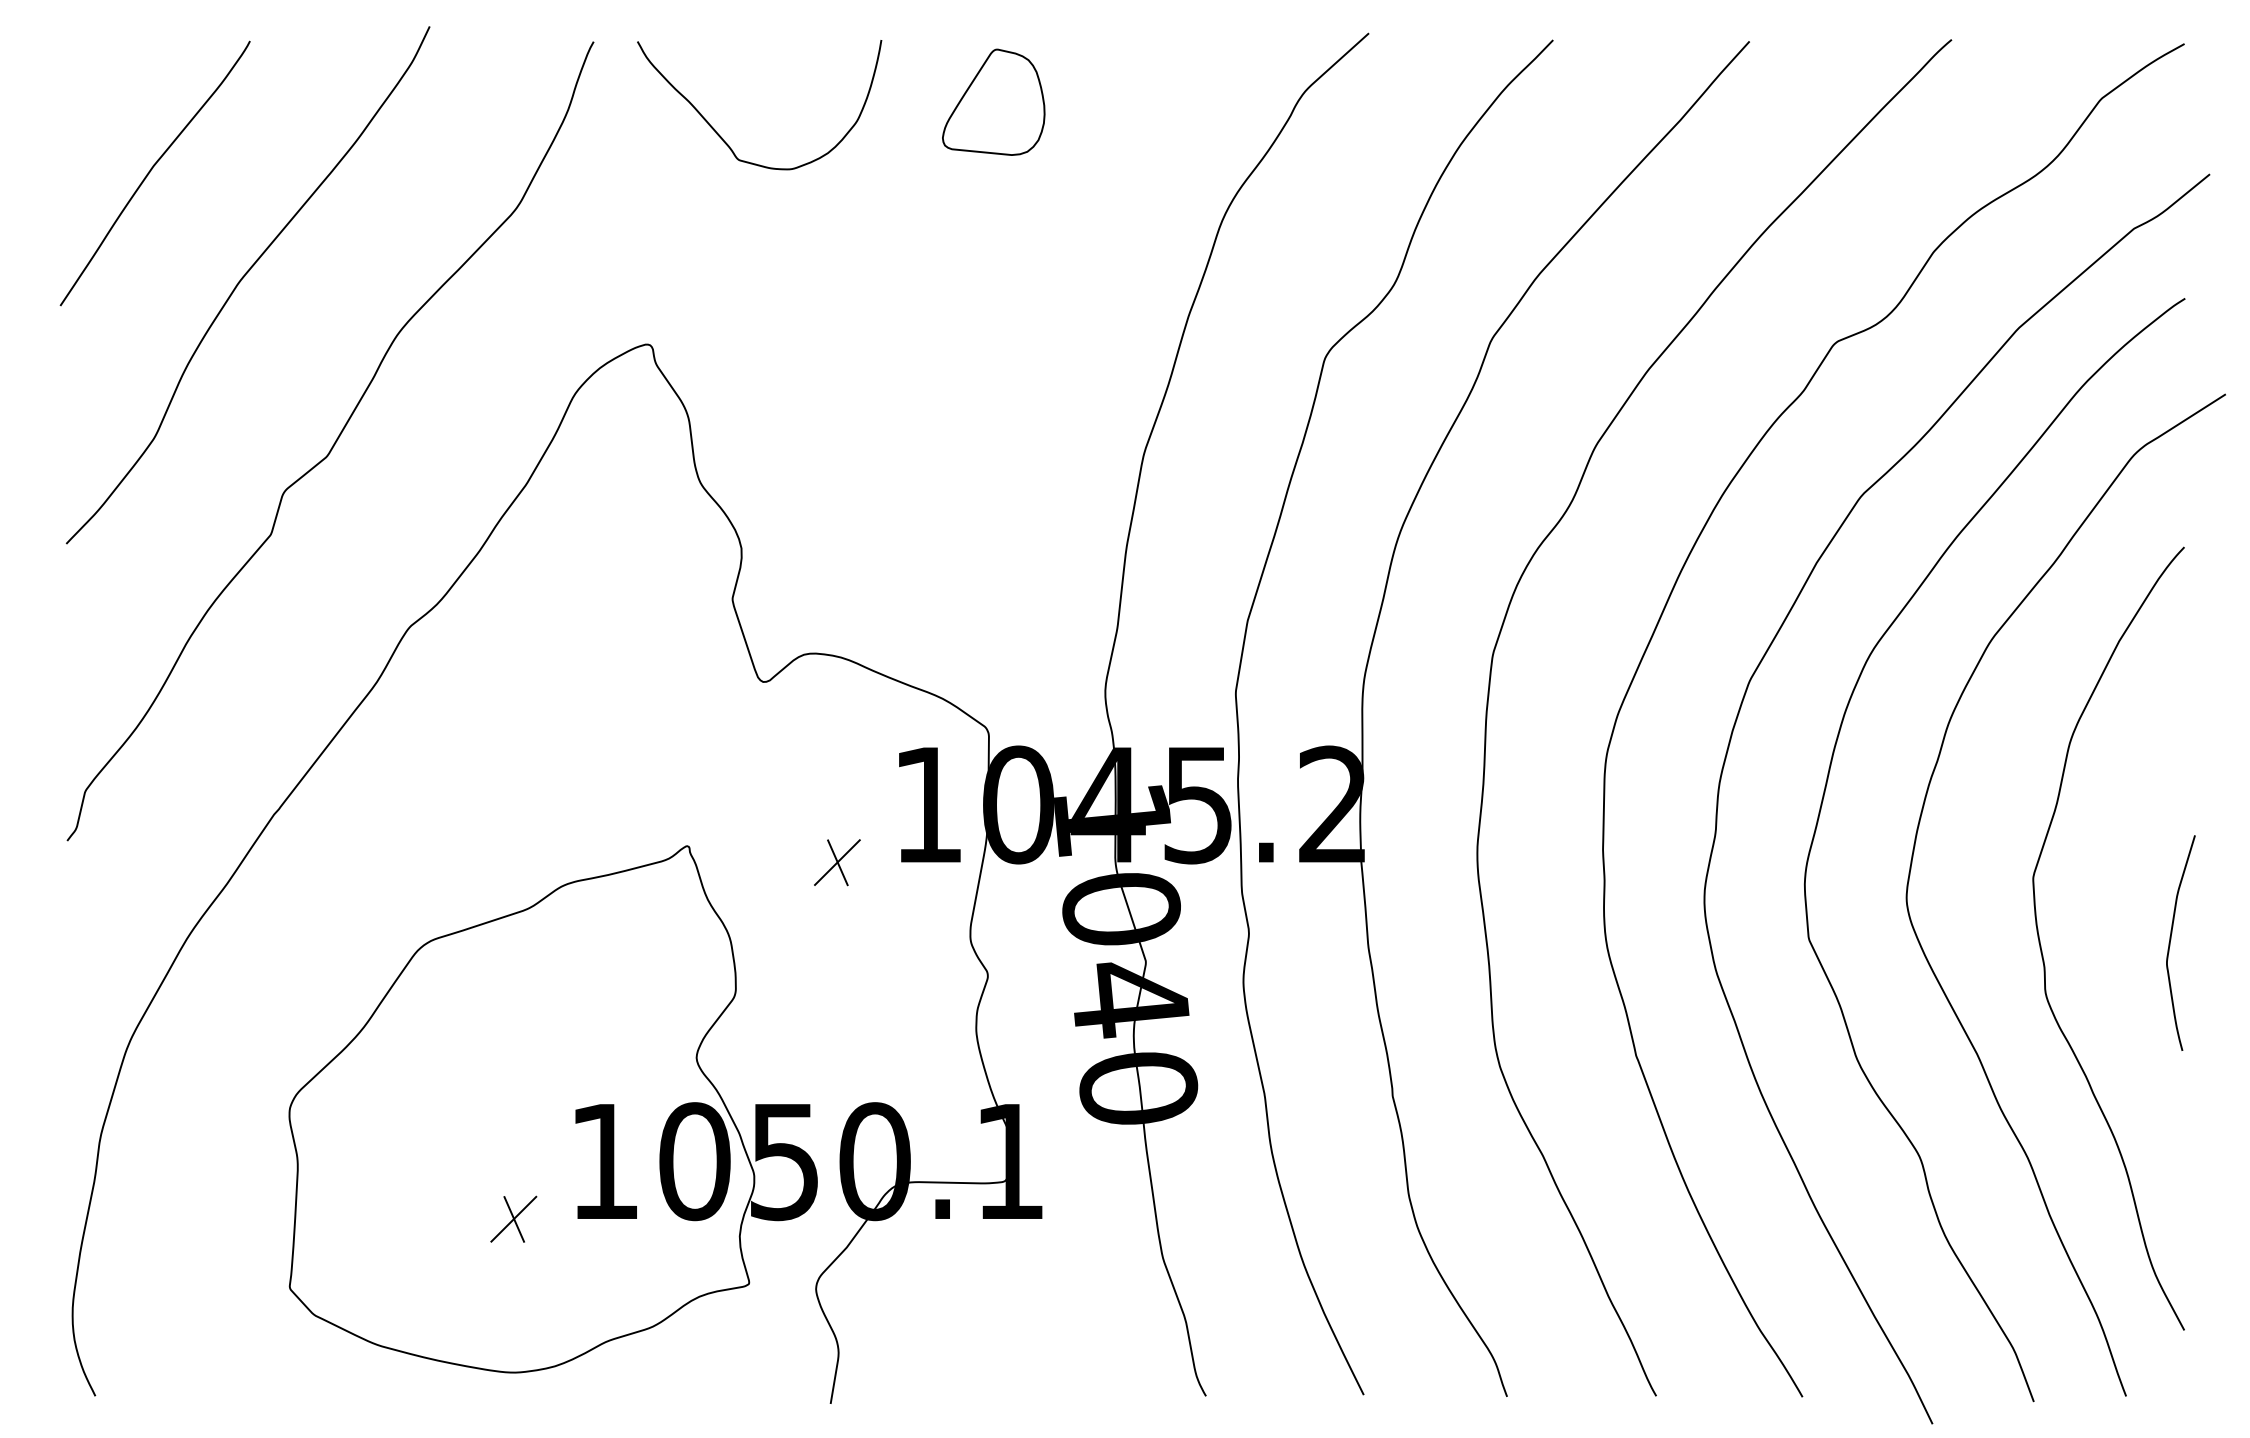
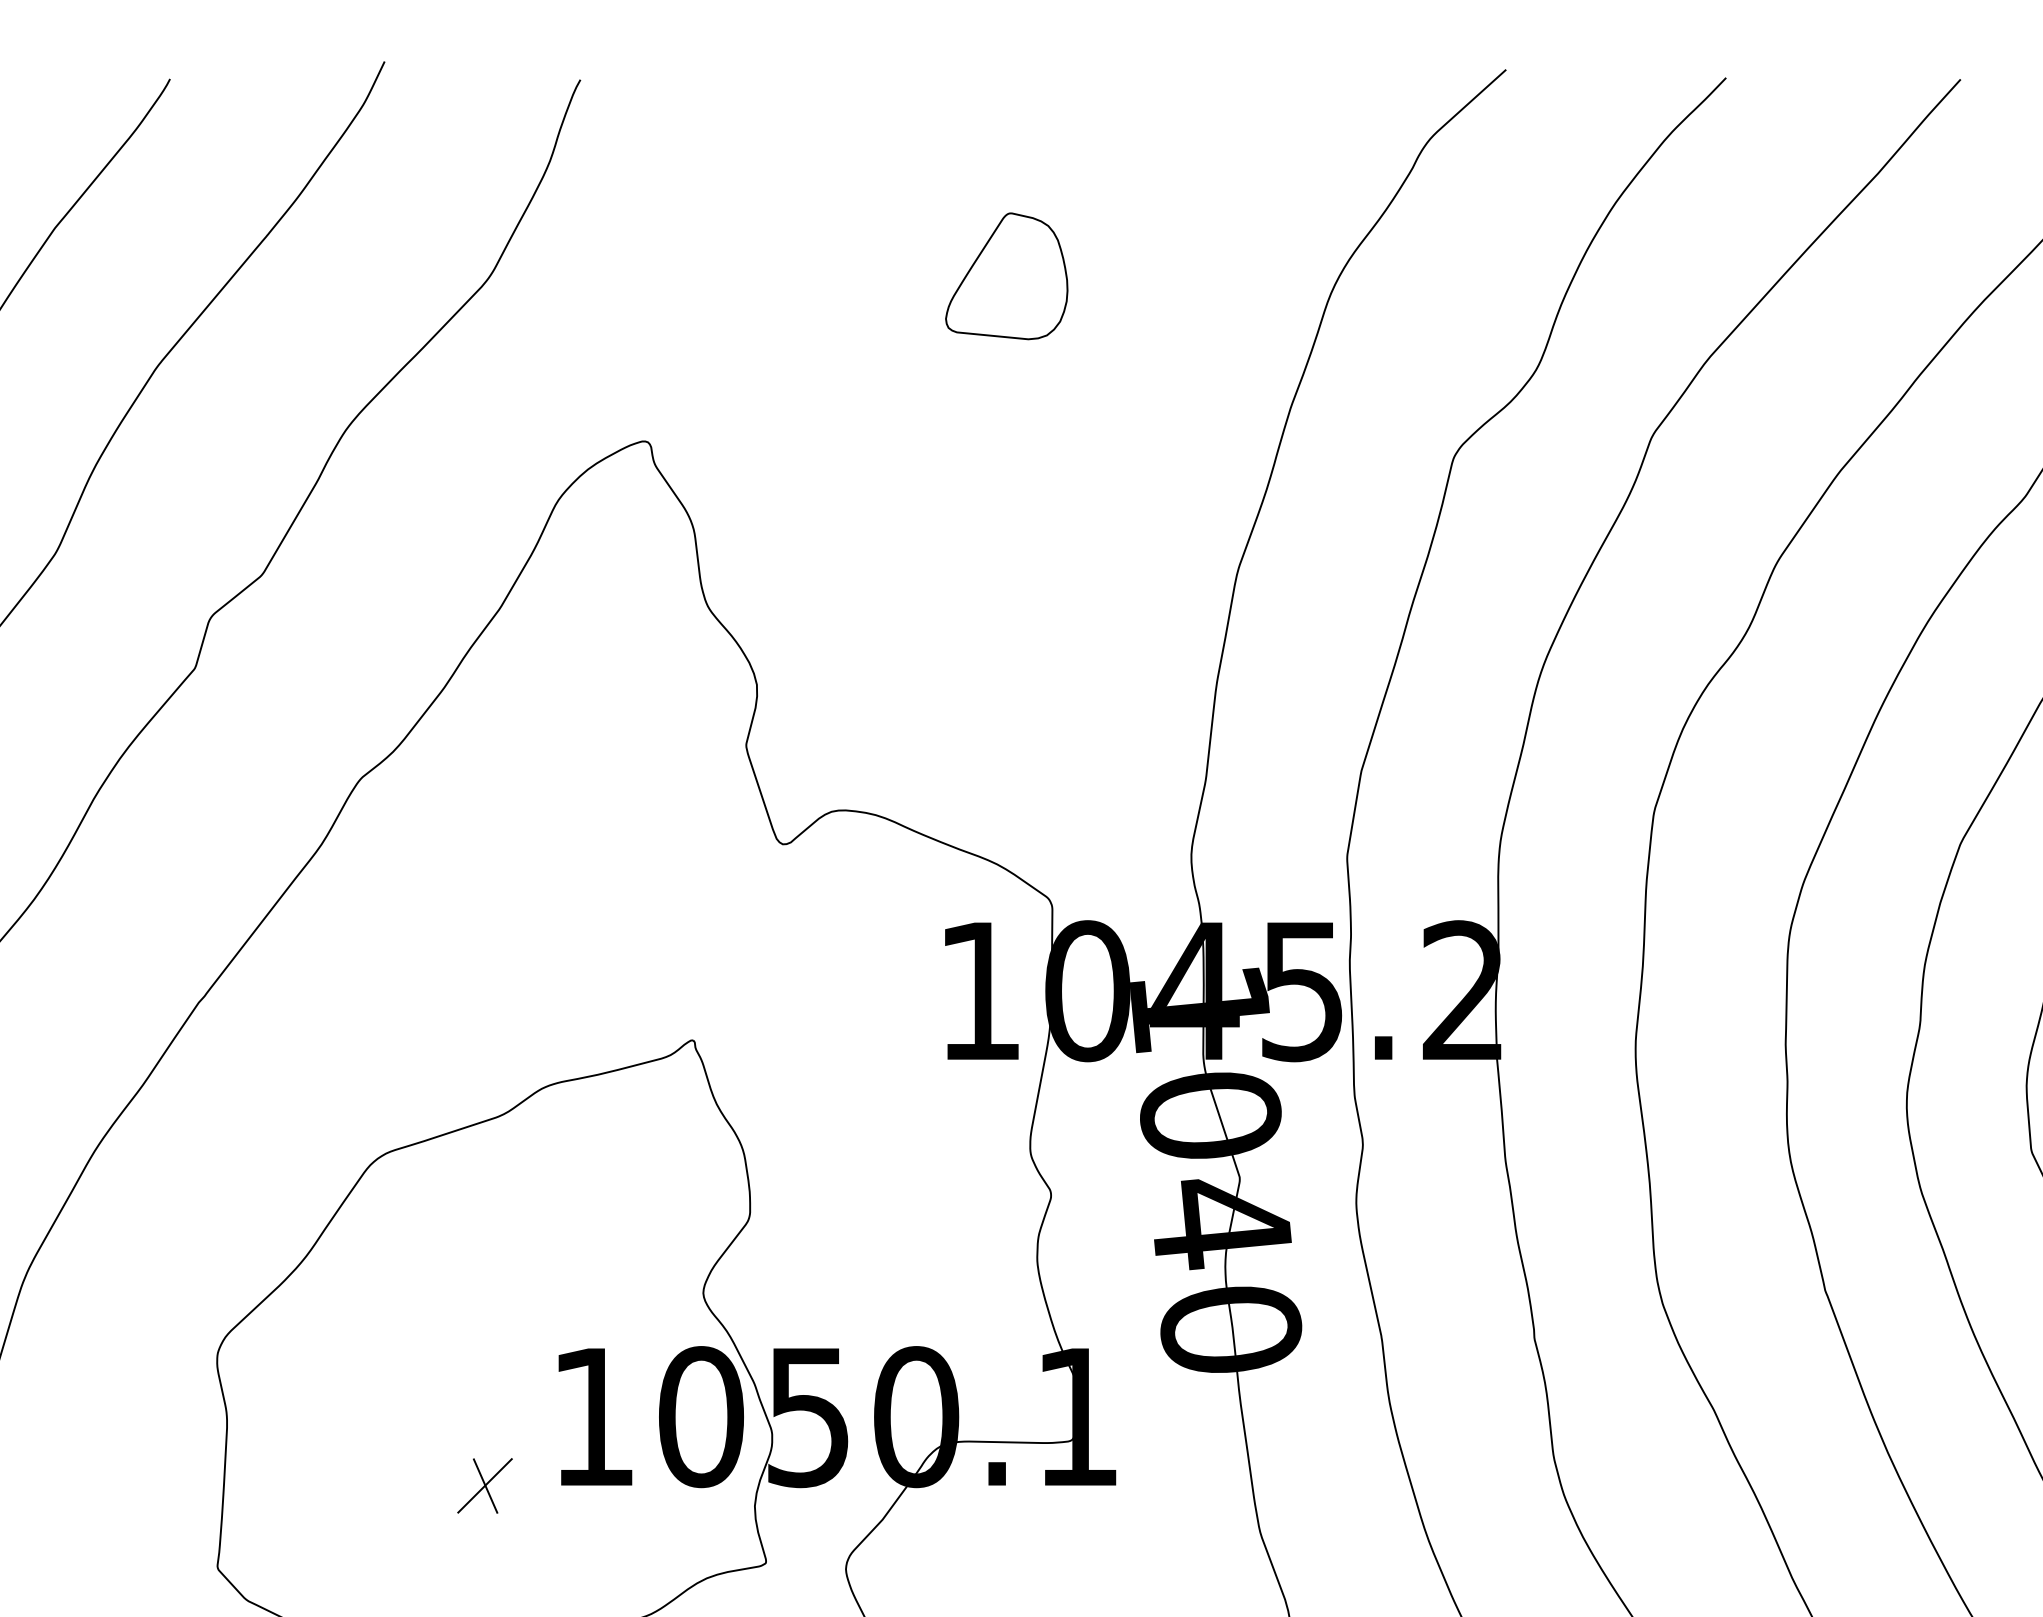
part: (993, 101) -> (1006, 275), moved
curve: (722, 137) -> (734, 194), removed
part: (837, 862) -> (871, 1059), removed

